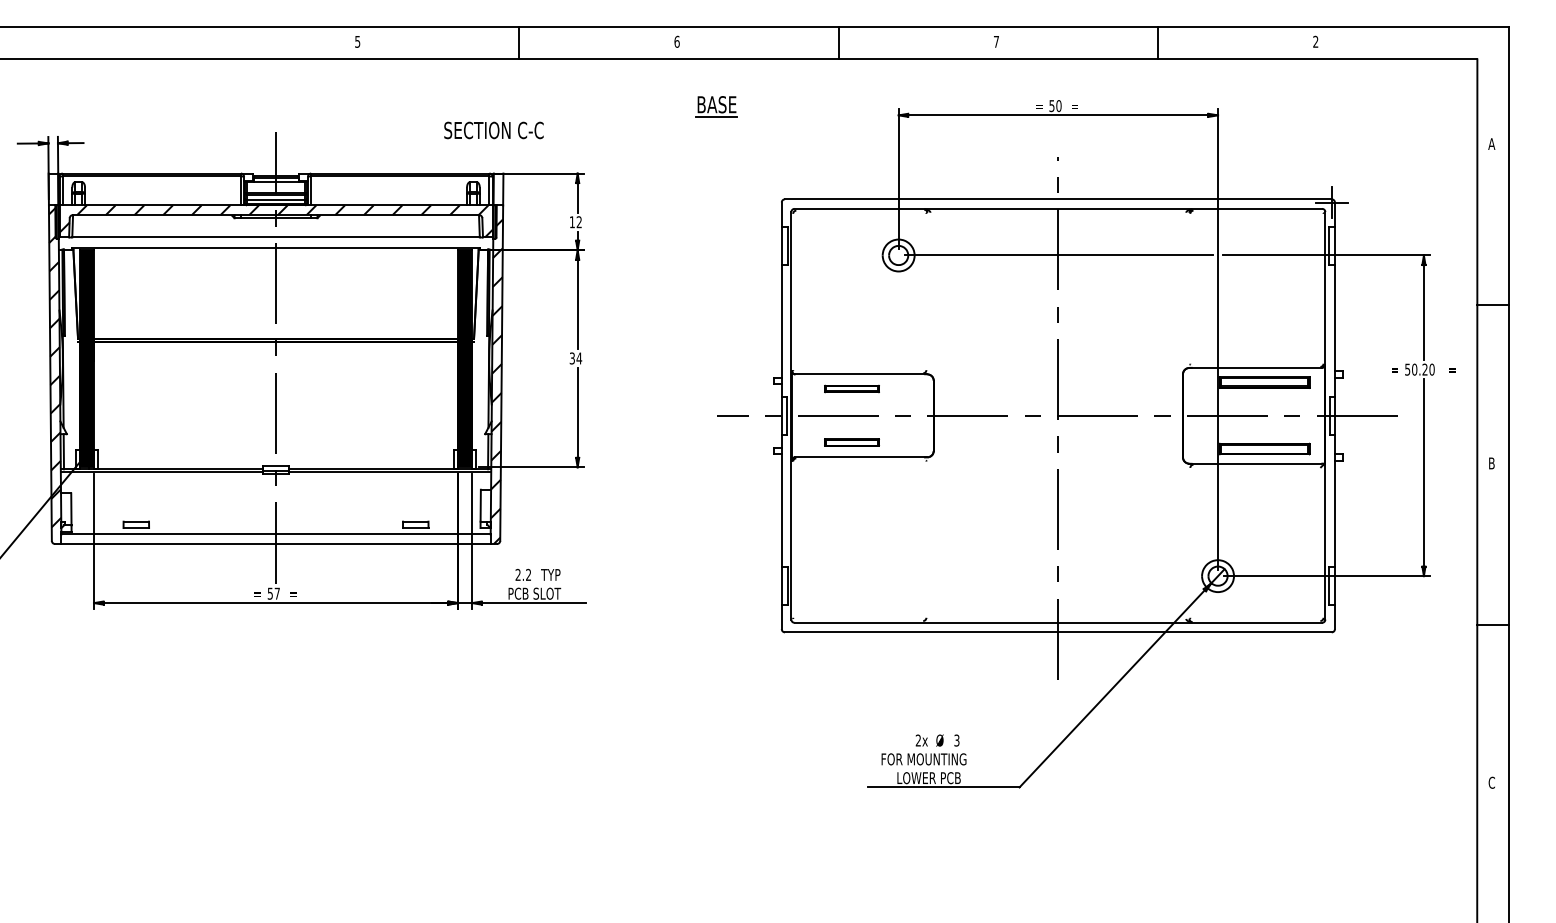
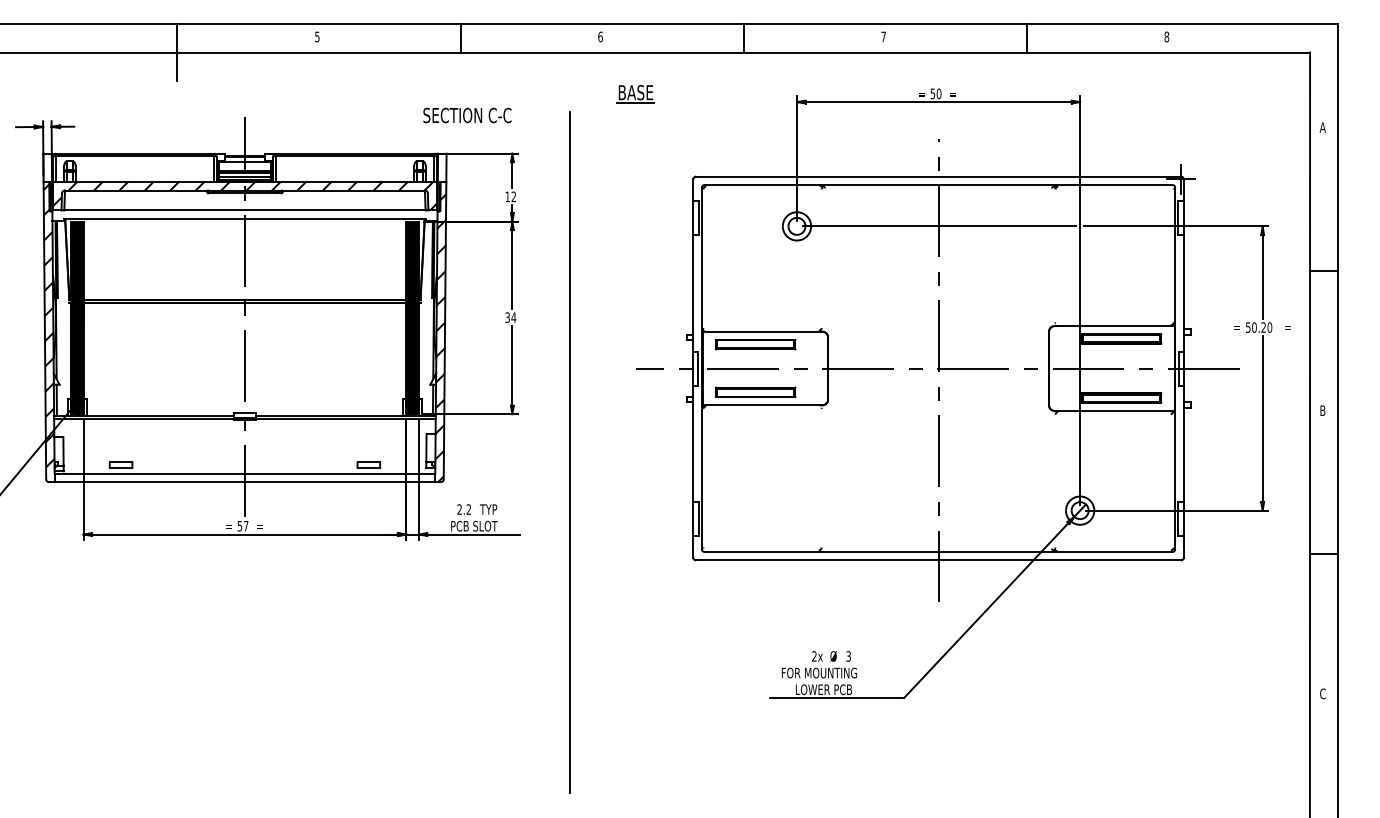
text: (1315, 41) -> (1166, 36), 2 -> 8
line: (199, 59) -> (177, 52), added
text: (493, 130) -> (467, 115), moved
part: (851, 388) -> (755, 344), size x1.67
part: (851, 442) -> (755, 392), size x1.67
line: (642, 510) -> (569, 452), added

